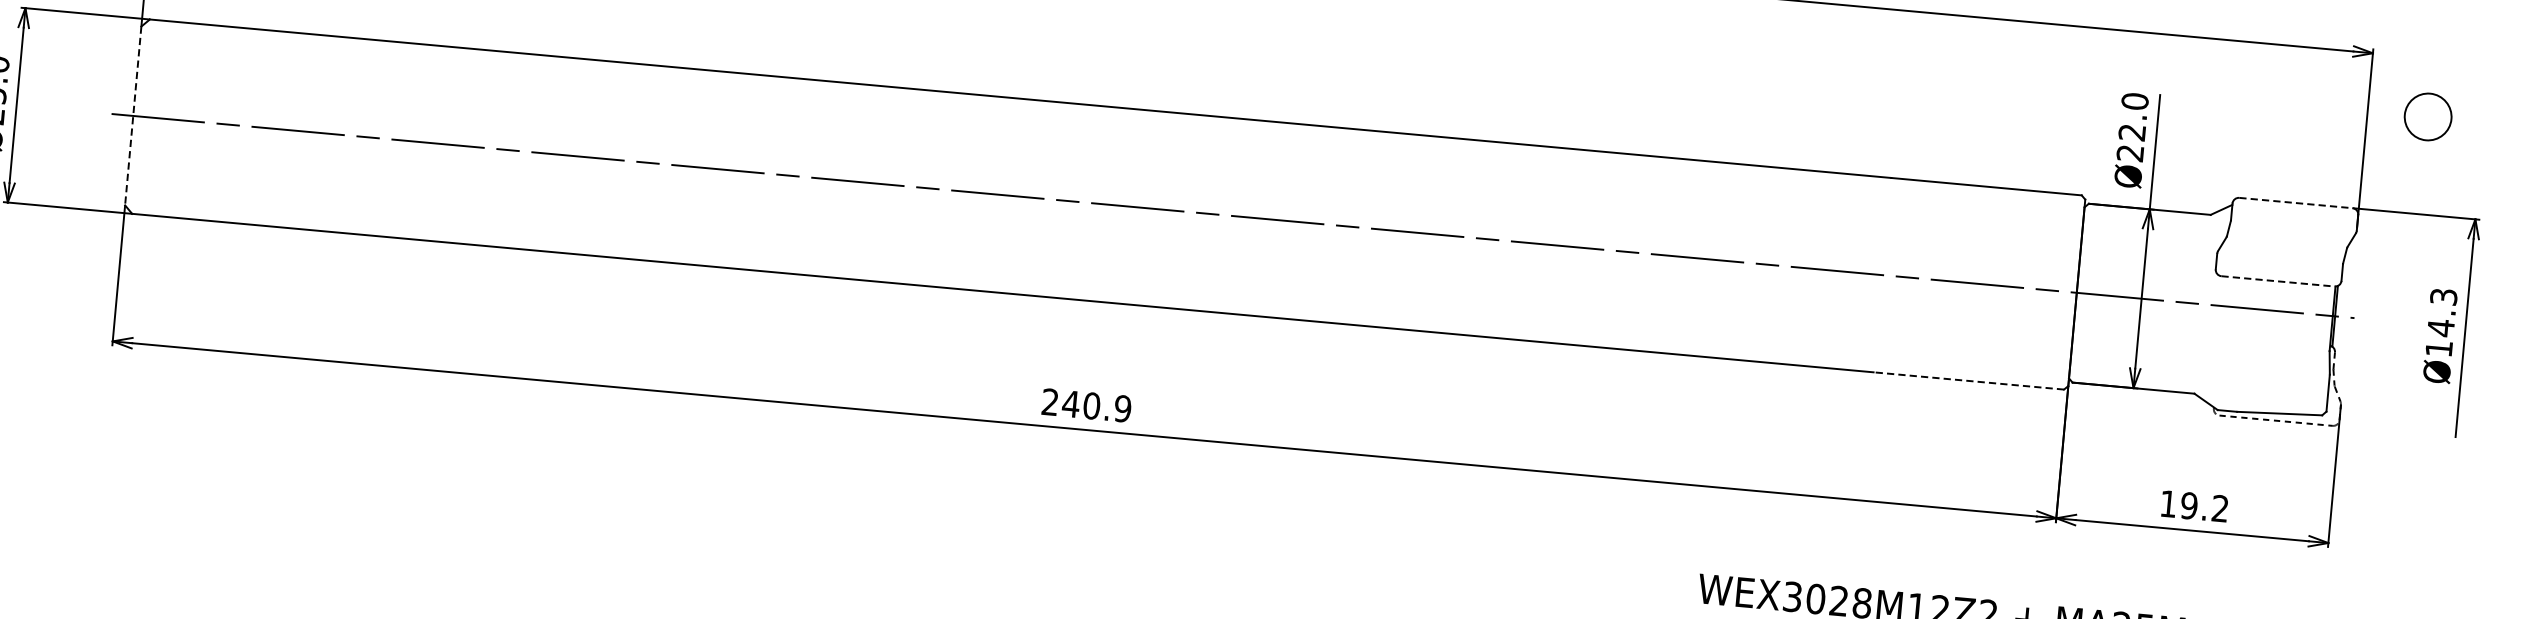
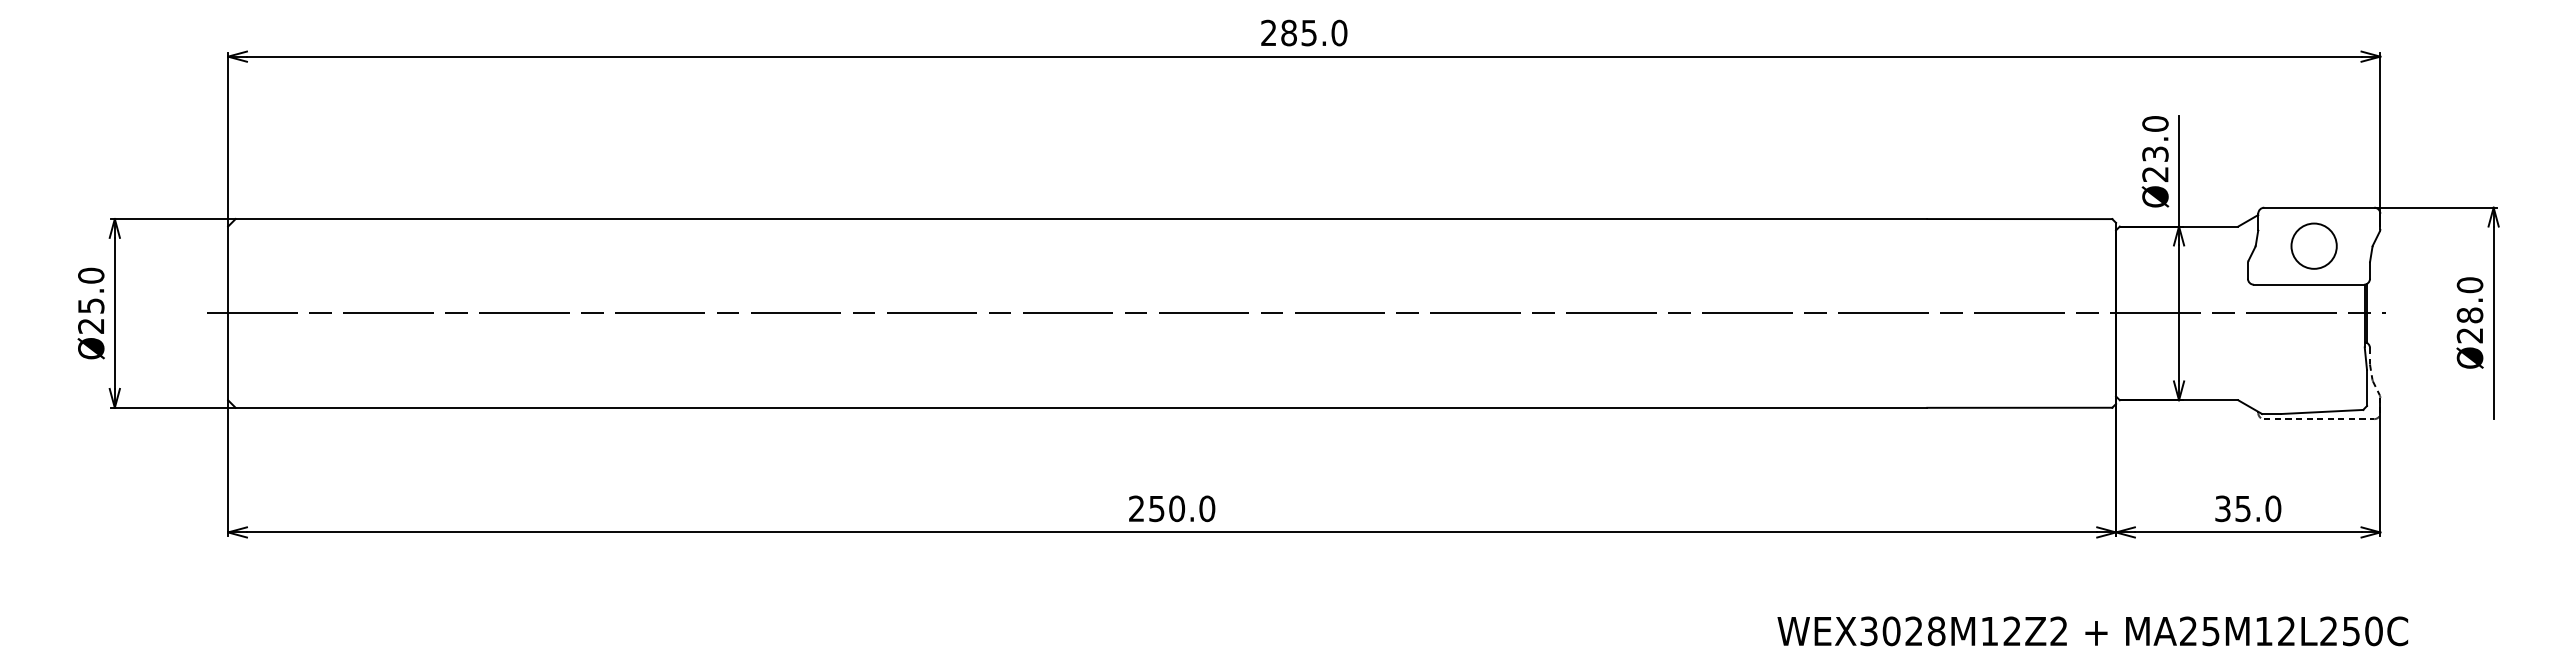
line: (133, 116) -> (228, 313), dashed -> solid
circle: (2427, 116) -> (2313, 245), moved
text: (2132, 131) -> (2155, 153), Ø22.0 -> Ø23.0
line: (2296, 202) -> (2319, 207), dashed -> solid
line: (2278, 281) -> (2309, 284), dashed -> solid
text: (2440, 322) -> (2469, 310), Ø14.3 -> Ø28.0
line: (1968, 380) -> (2019, 407), dashed -> solid
text: (1096, 406) -> (1181, 508), 240.9 -> 250.0
text: (2194, 506) -> (2248, 508), 19.2 -> 35.0

